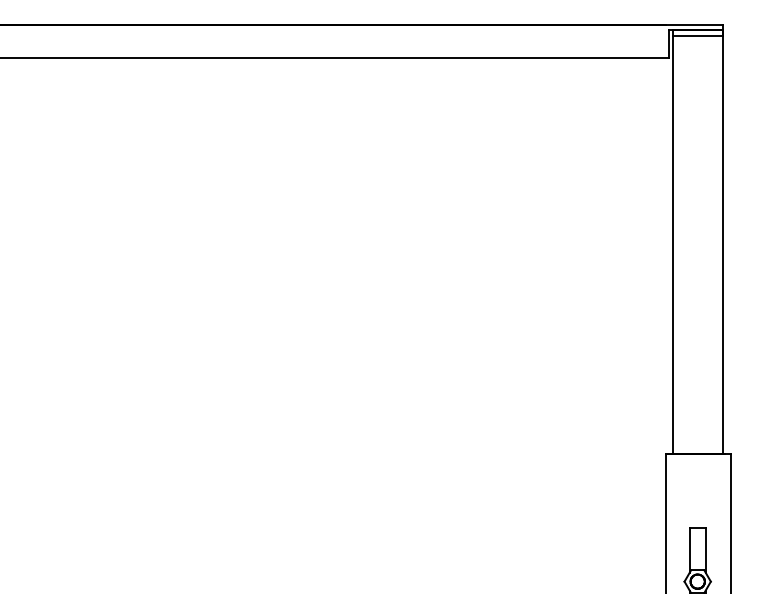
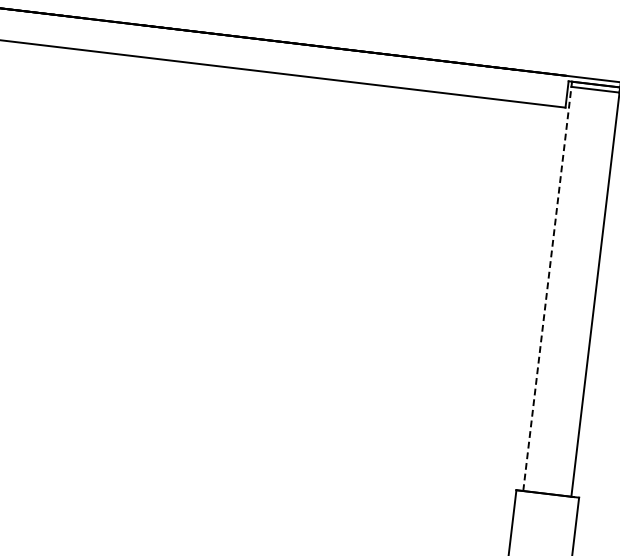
line: (672, 244) -> (547, 288), solid -> dashed

